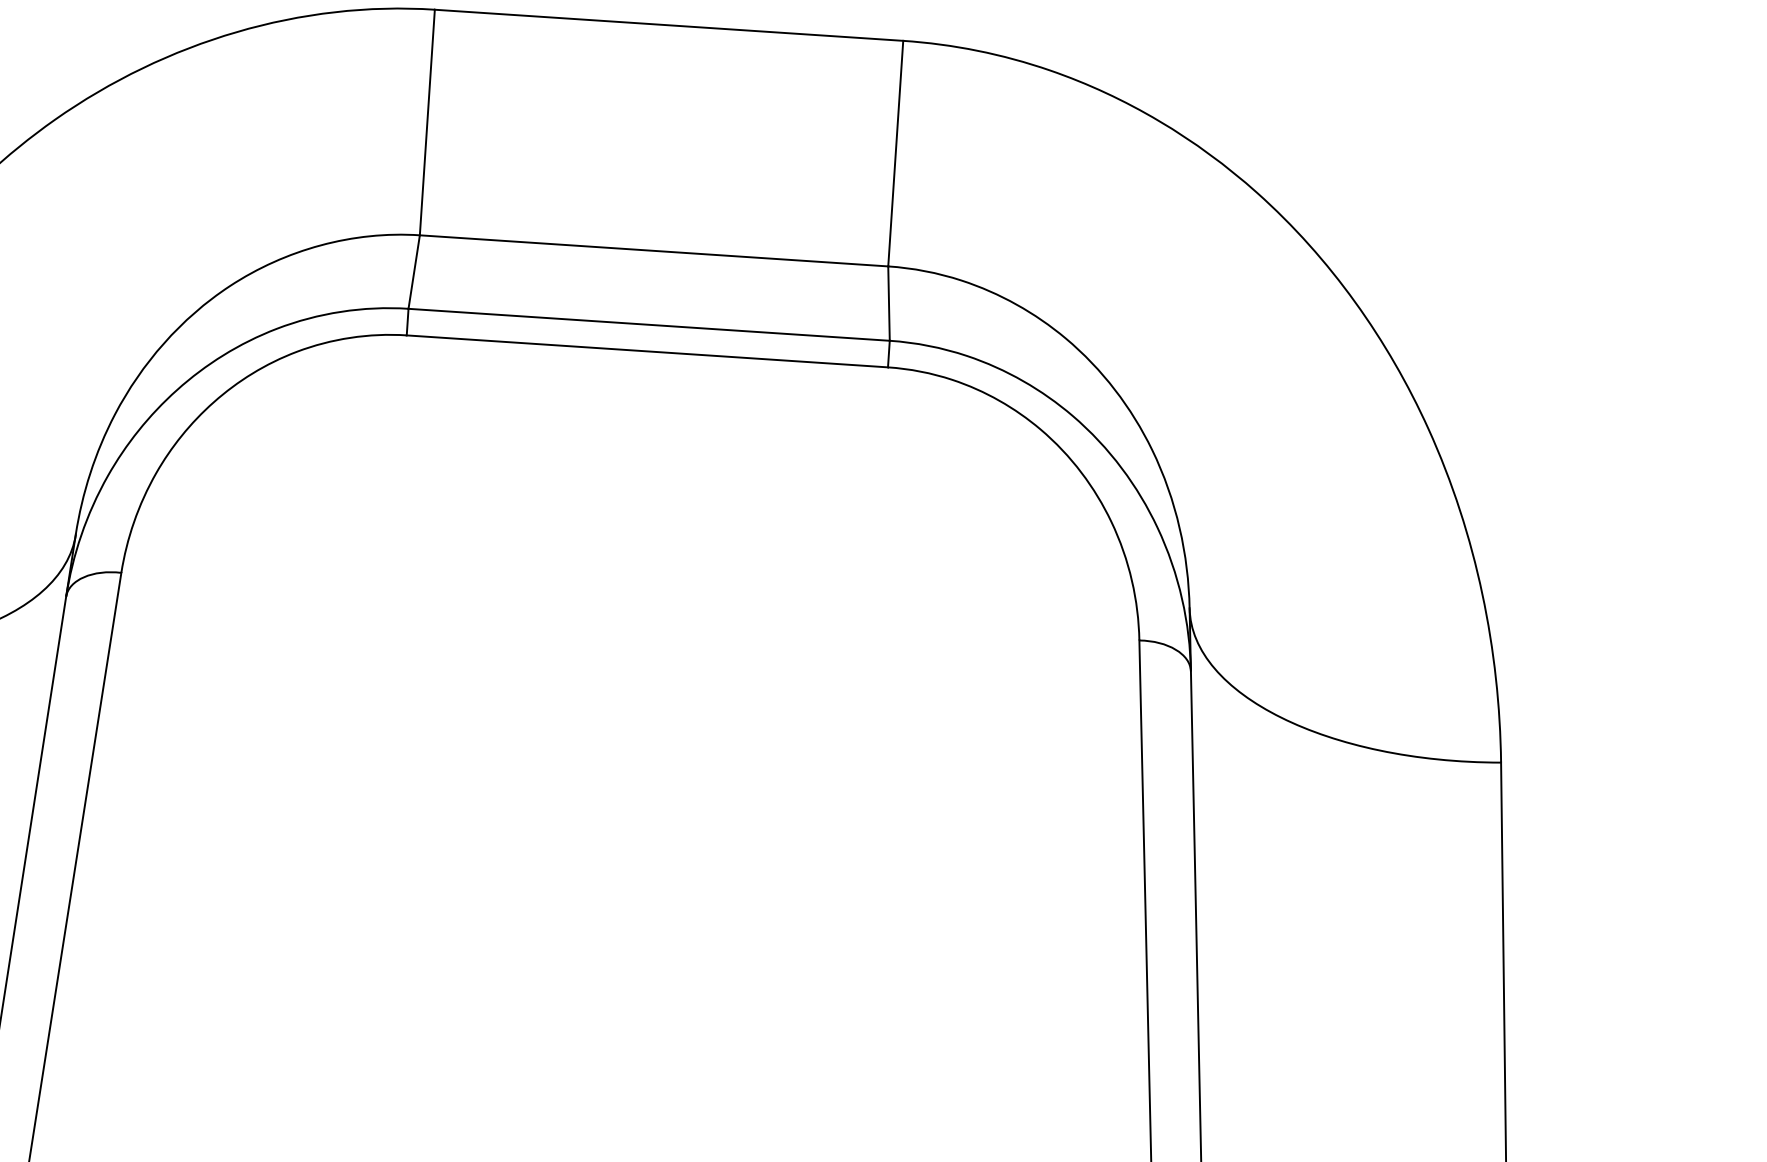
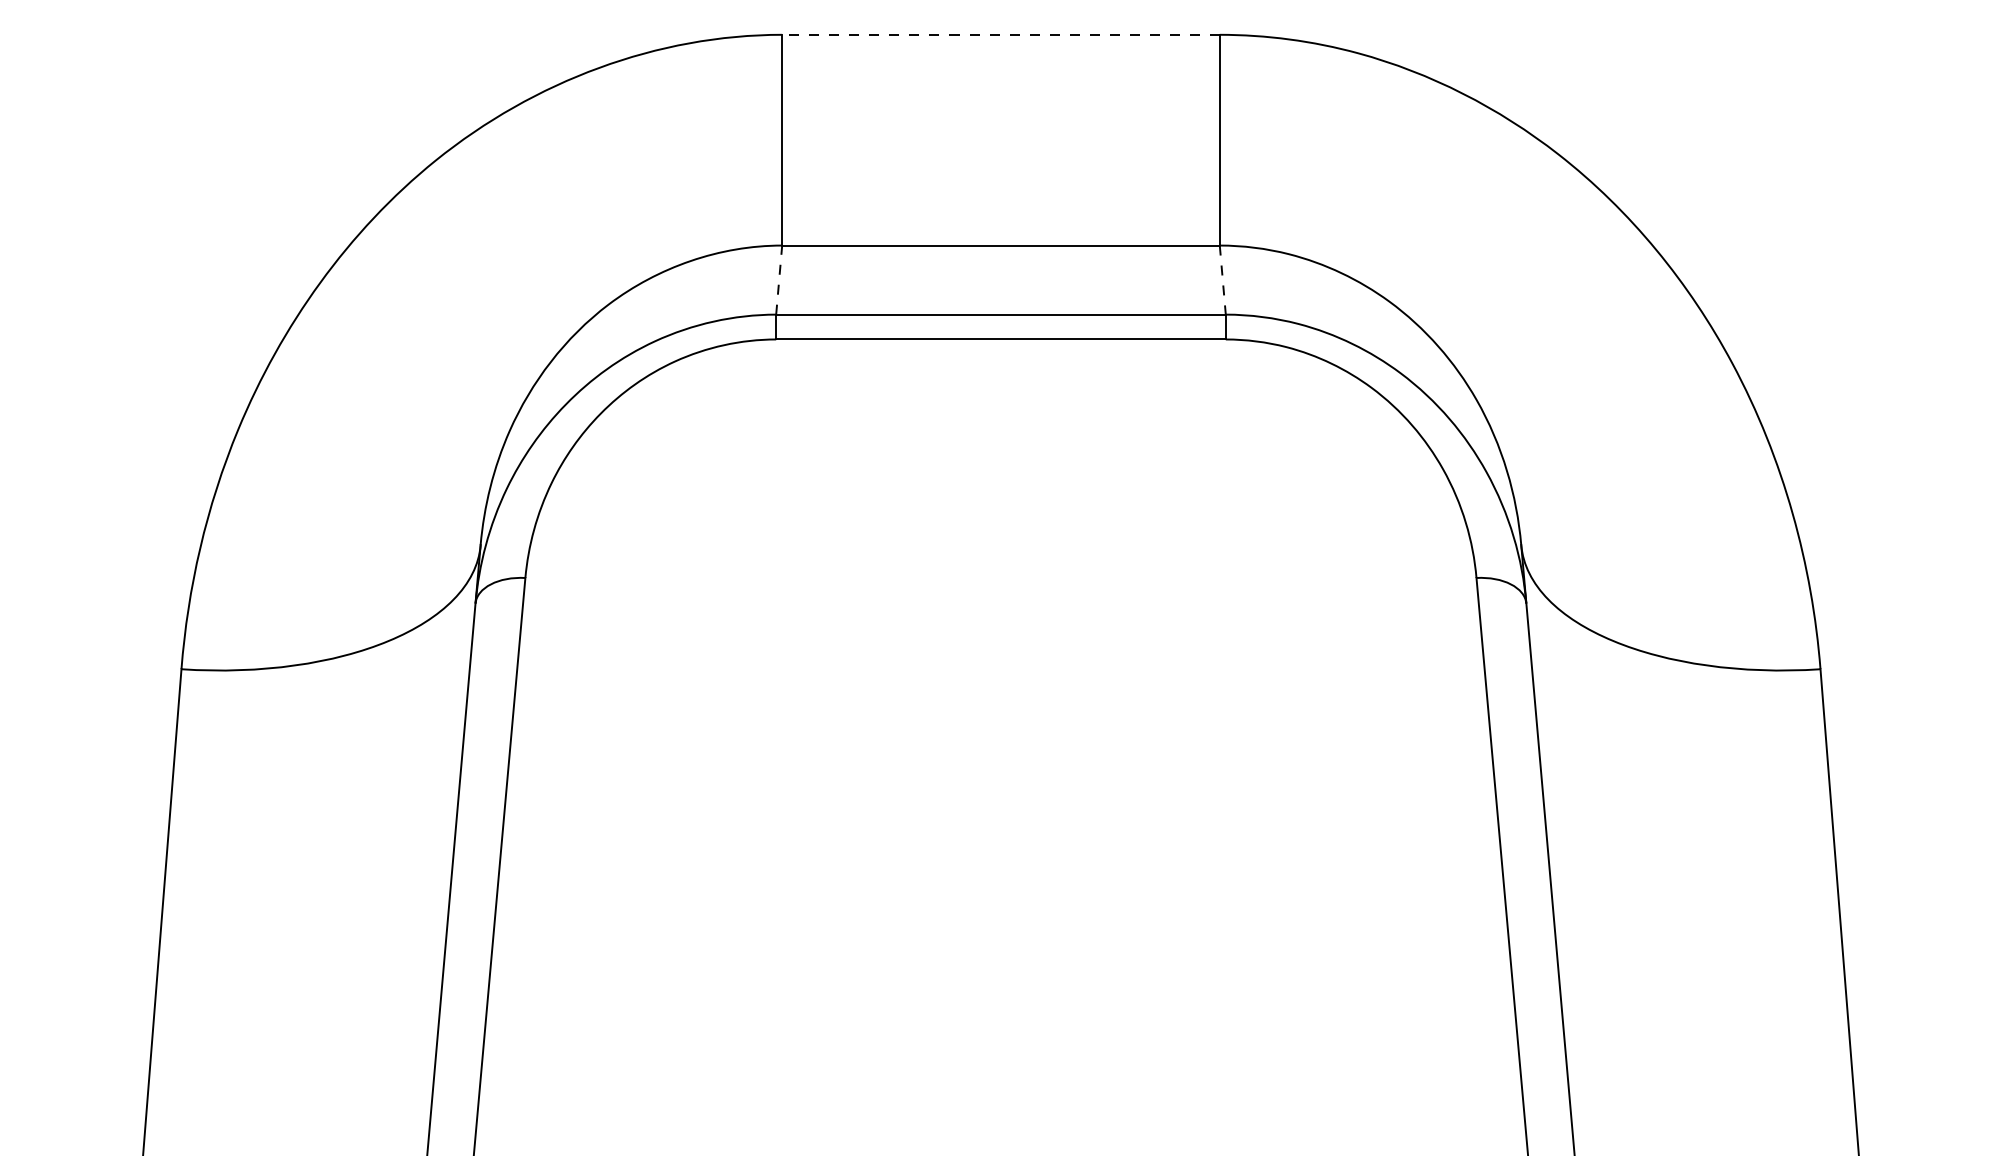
line: (668, 24) -> (1000, 34), solid -> dashed
line: (414, 272) -> (779, 280), solid -> dashed
line: (888, 304) -> (1222, 280), solid -> dashed

